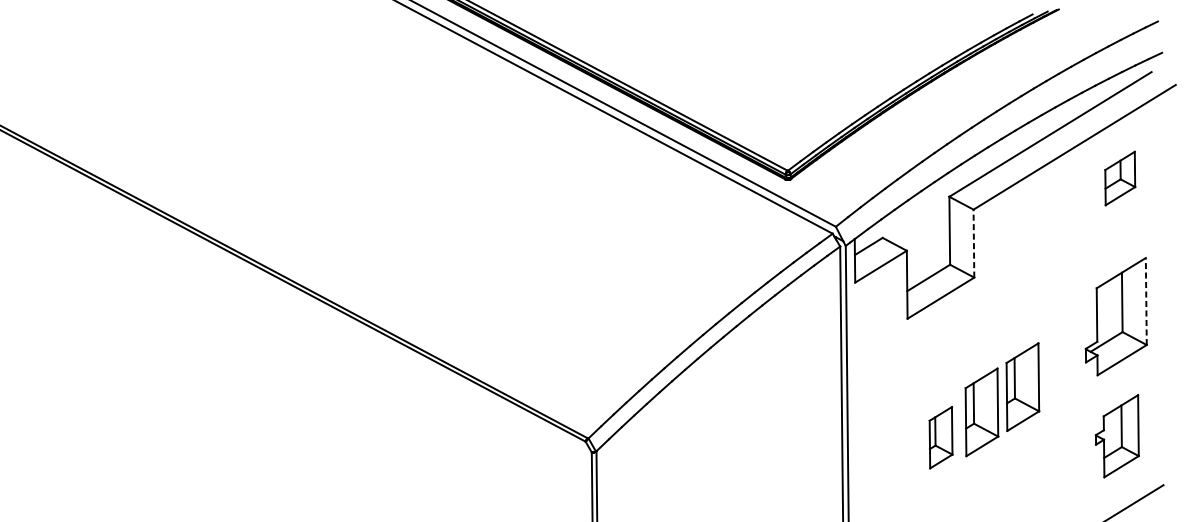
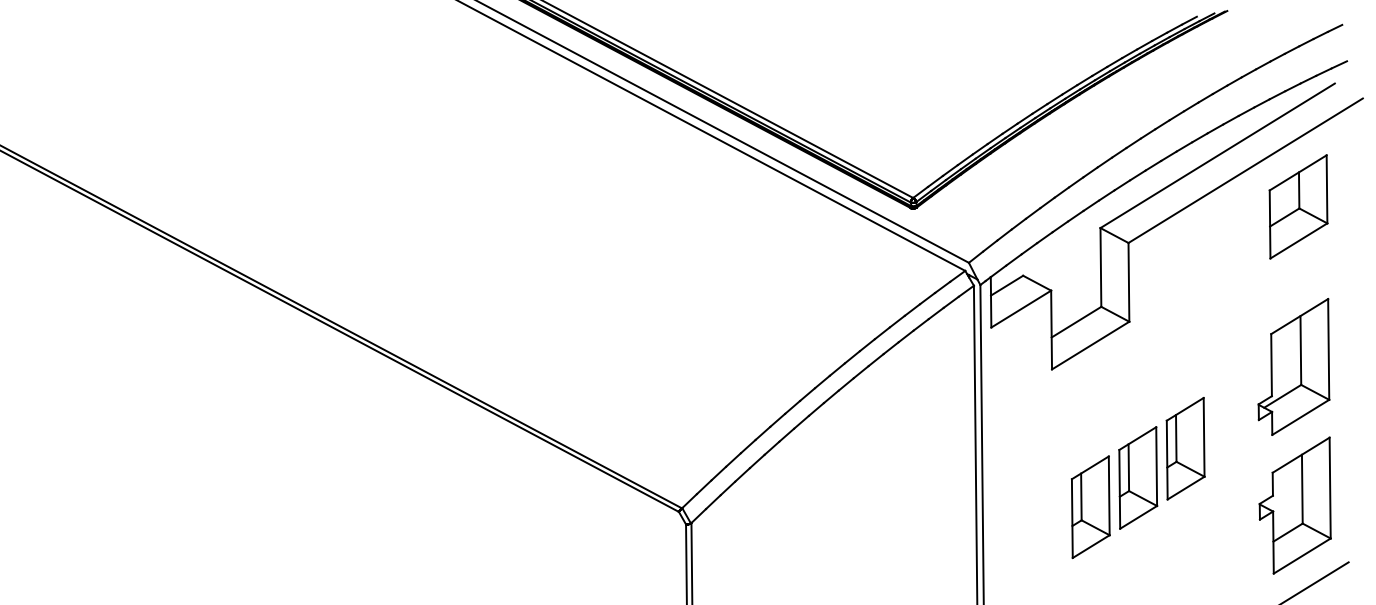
part: (1120, 178) -> (1298, 206), size x1.67
line: (973, 242) -> (1128, 281), dashed -> solid
line: (1146, 300) -> (1328, 348), dashed -> solid
part: (1116, 436) -> (1294, 505), size x1.43
part: (940, 437) -> (1090, 507), size x1.43

